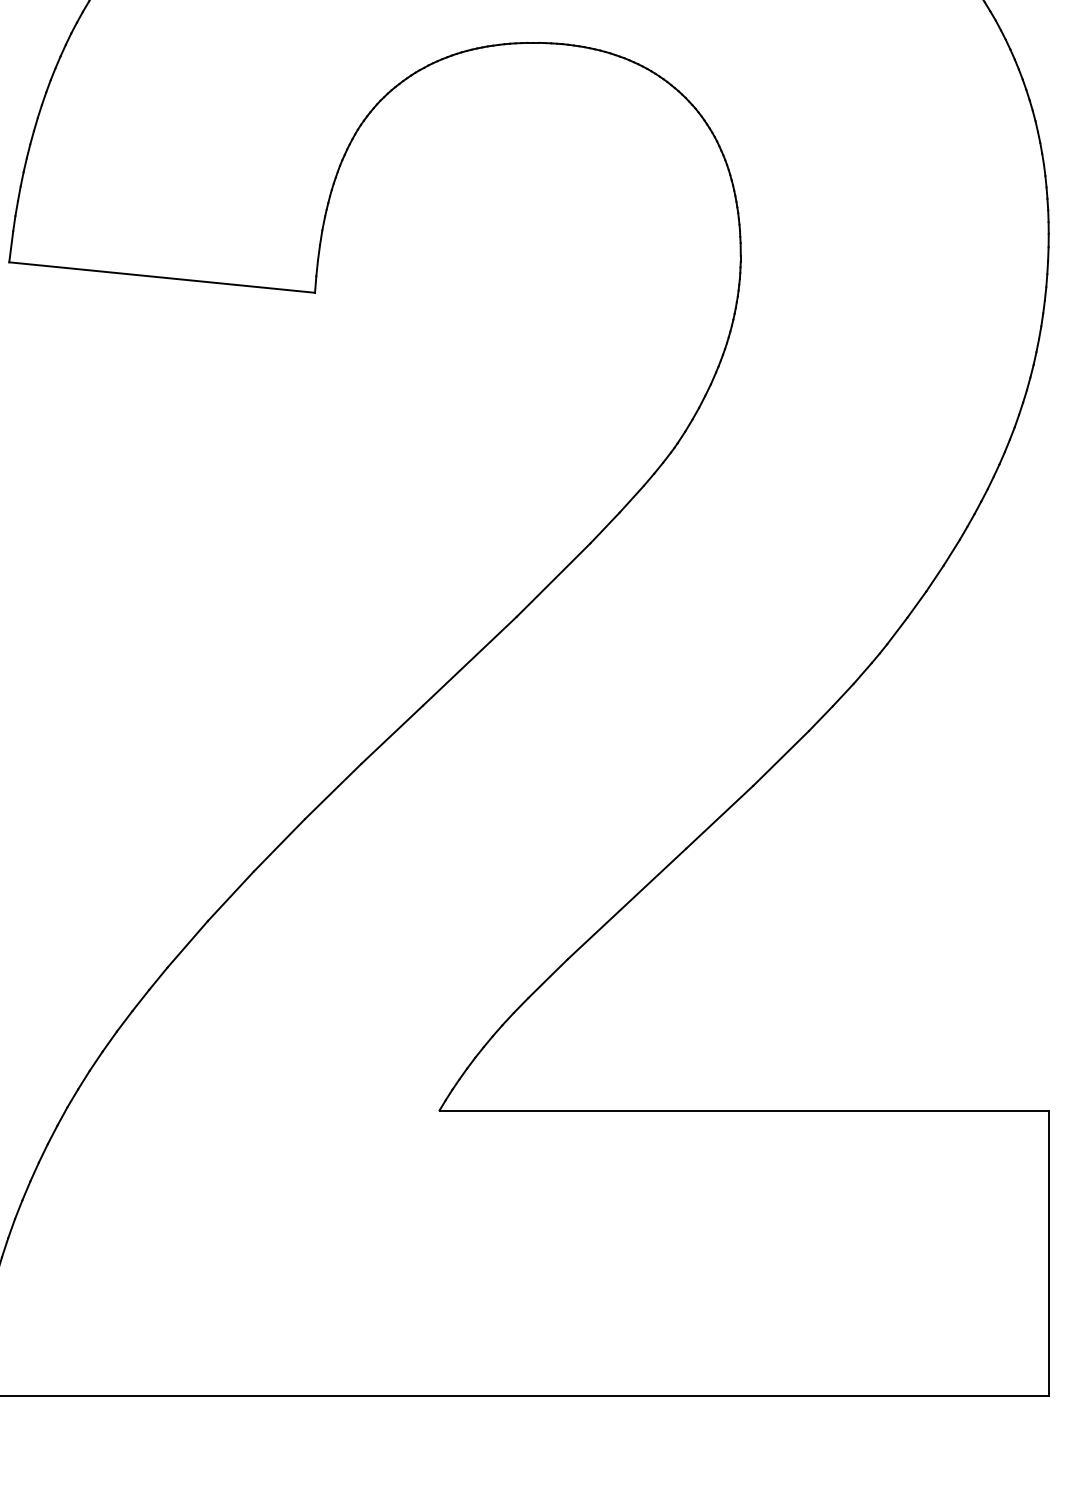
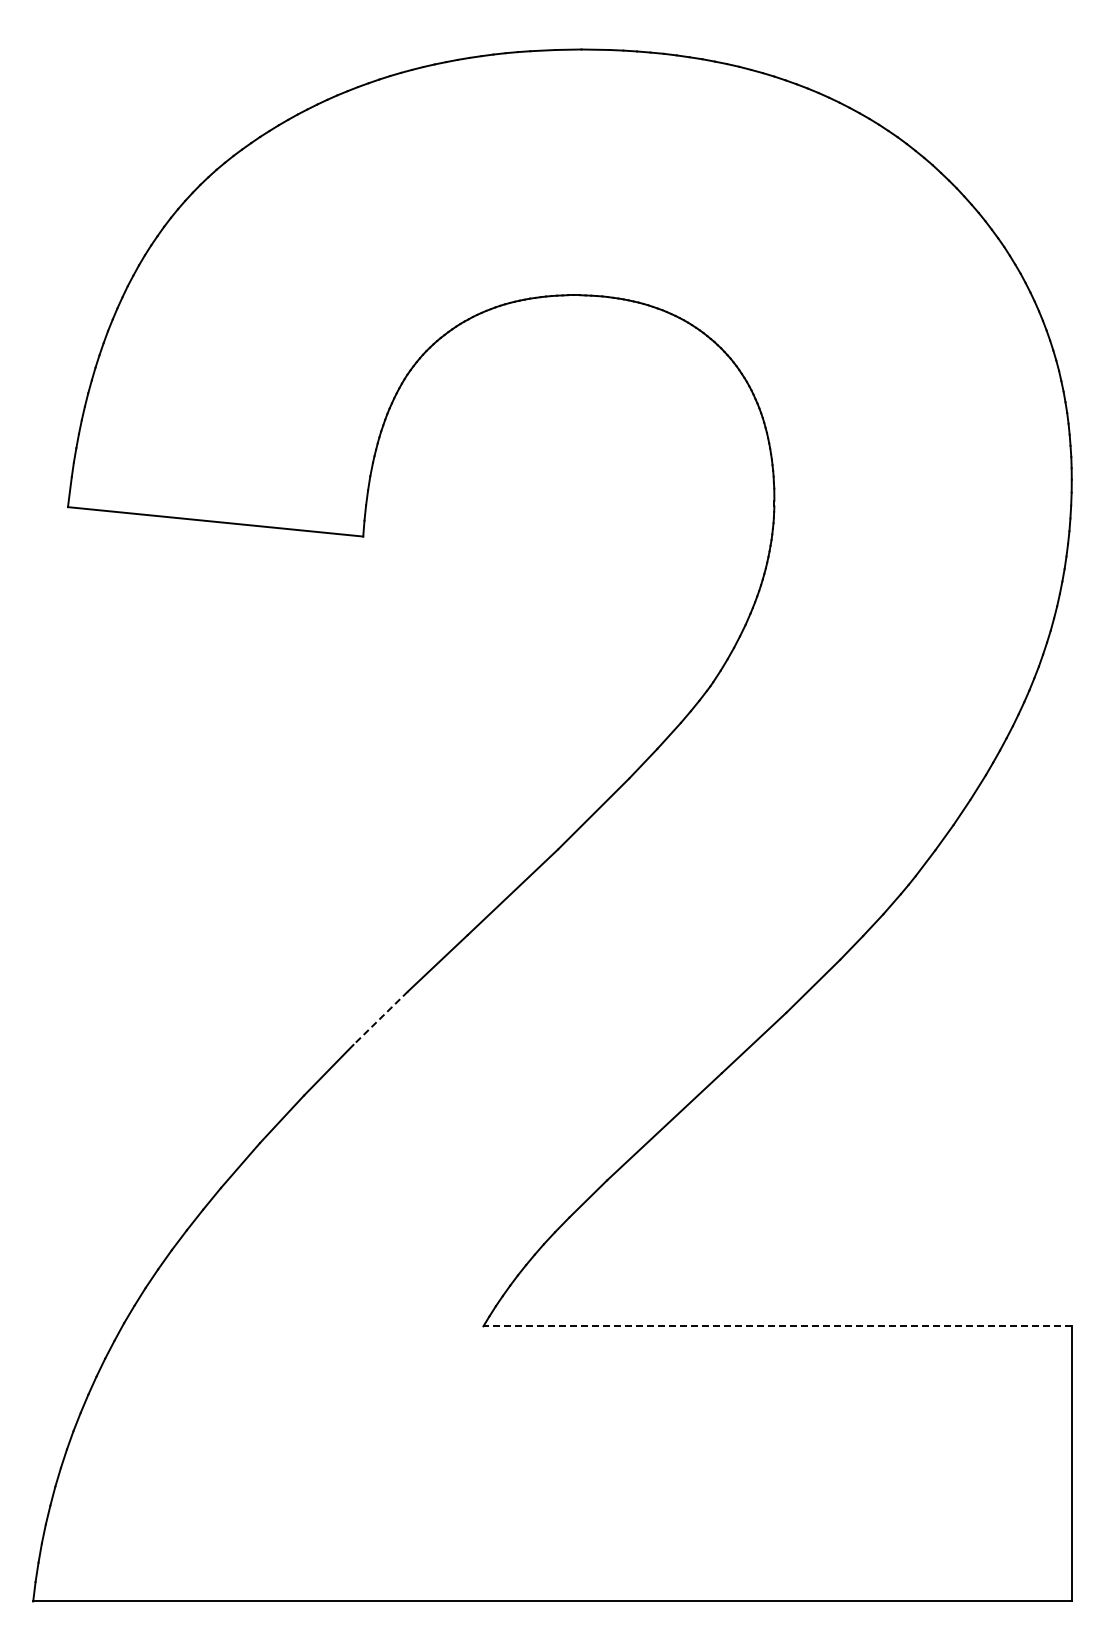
line: (332, 791) -> (380, 1018), solid -> dashed
line: (743, 1110) -> (777, 1326), solid -> dashed

